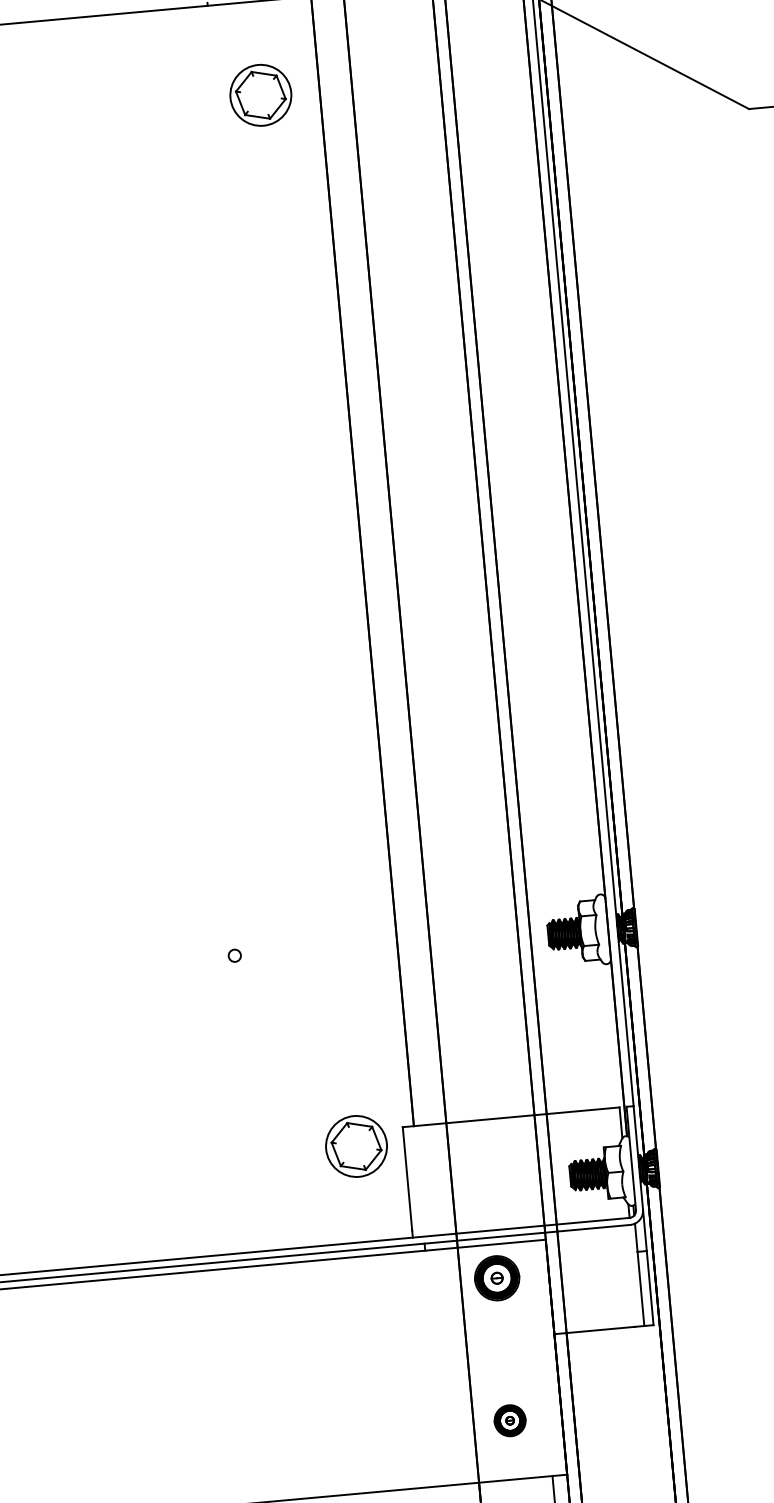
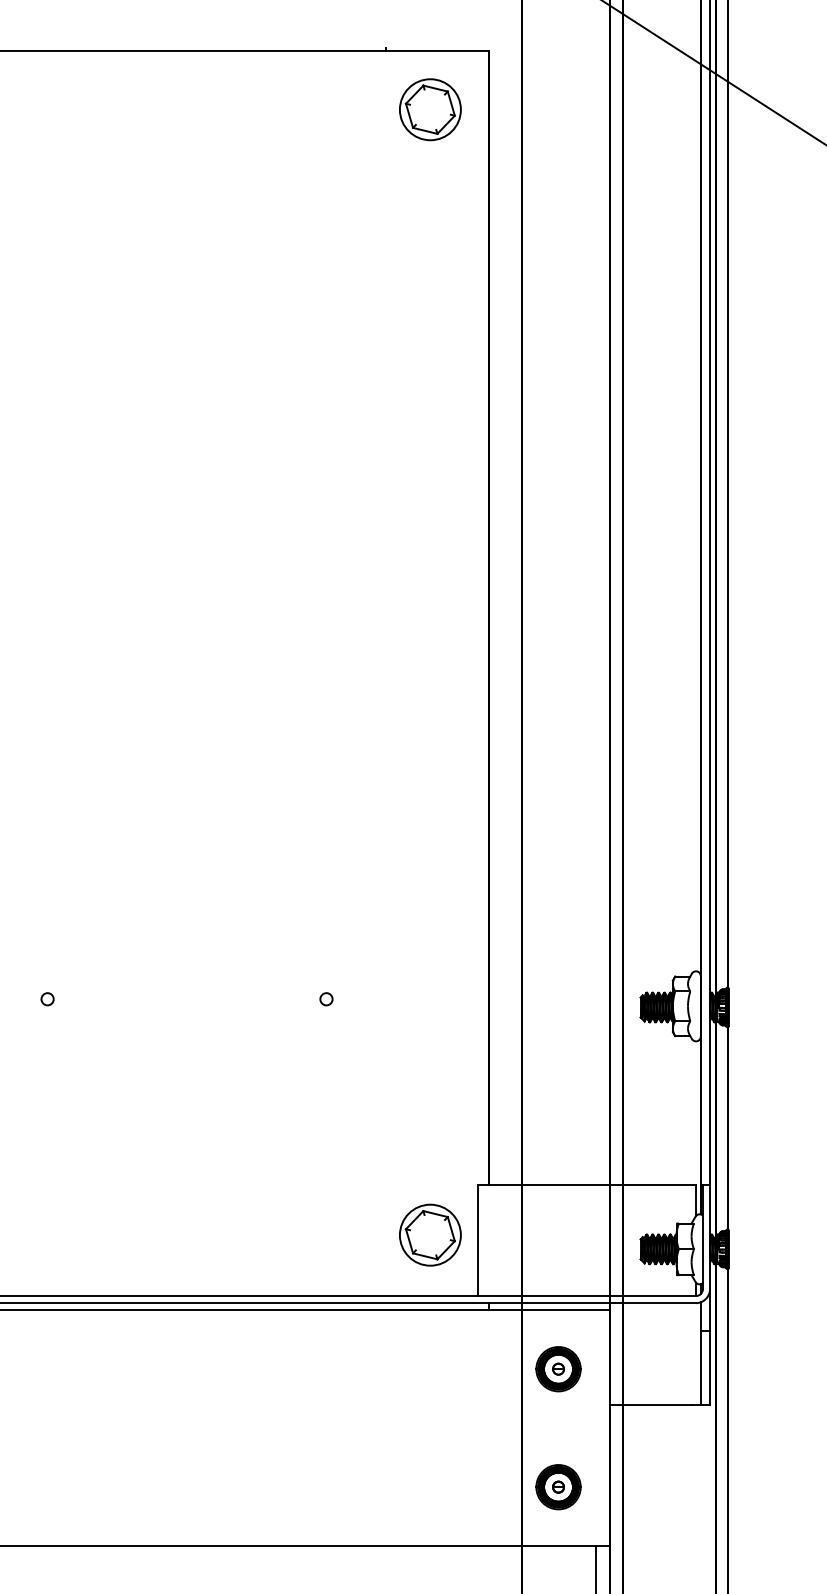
part: (260, 95) -> (430, 109), moved
part: (356, 1145) -> (430, 1234), moved
part: (497, 1278) -> (558, 1369), moved
part: (510, 1420) -> (558, 1487), size x1.43

